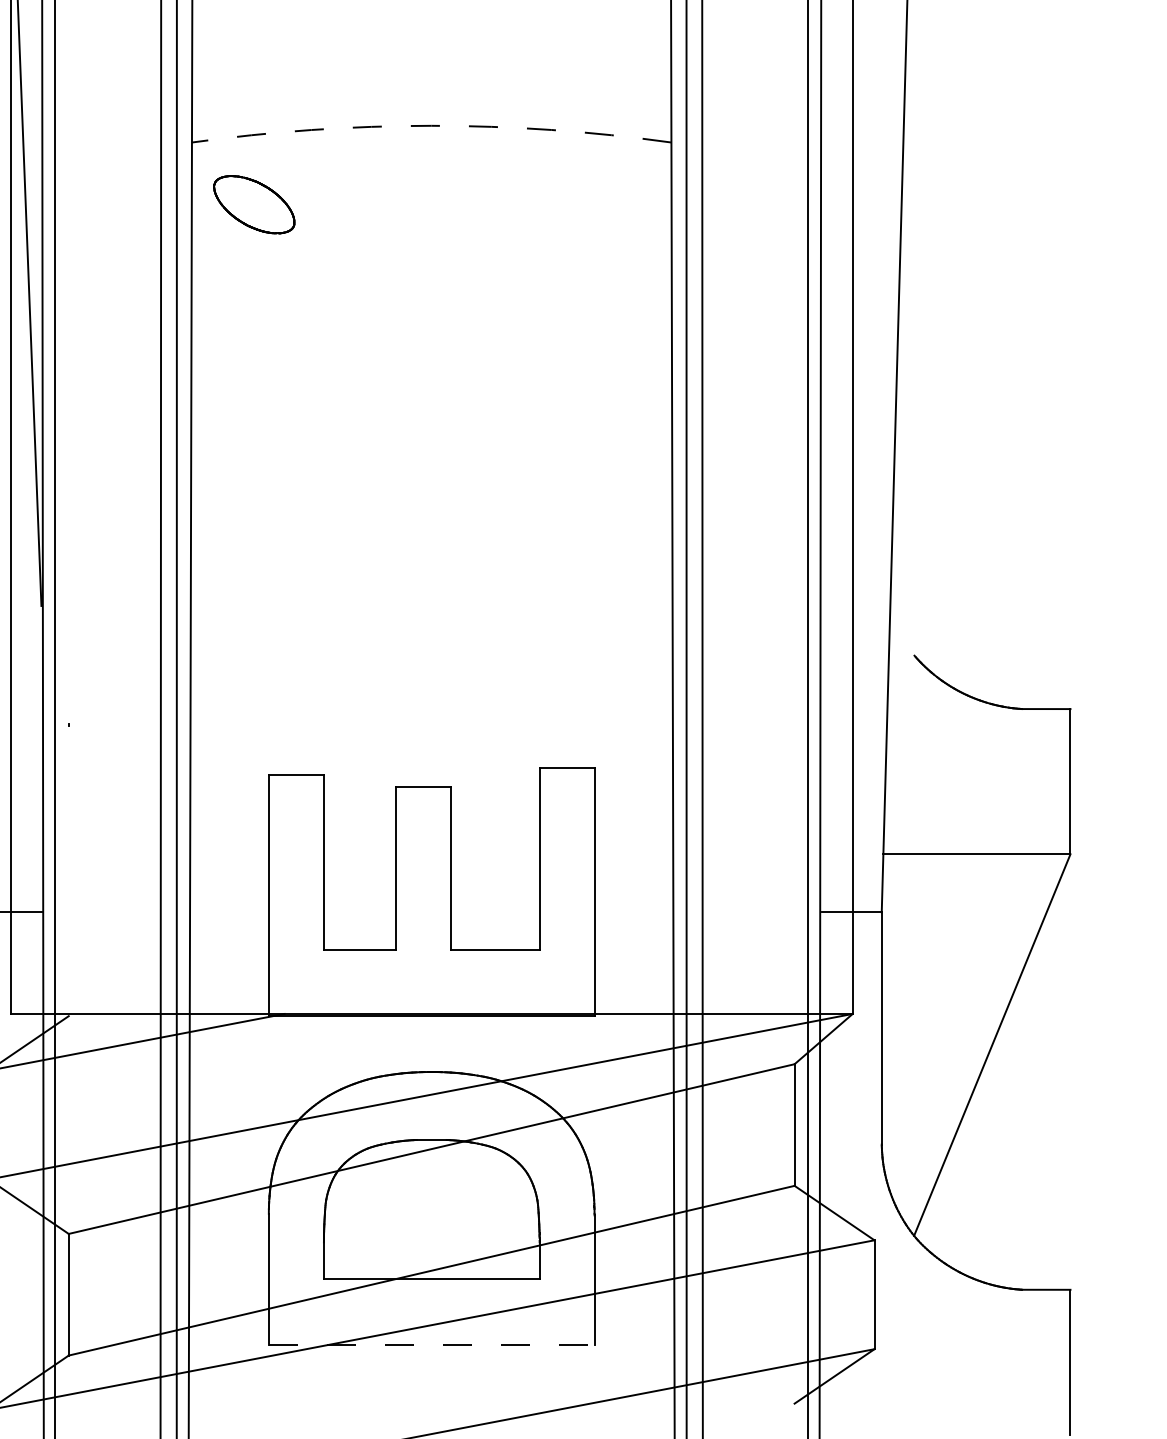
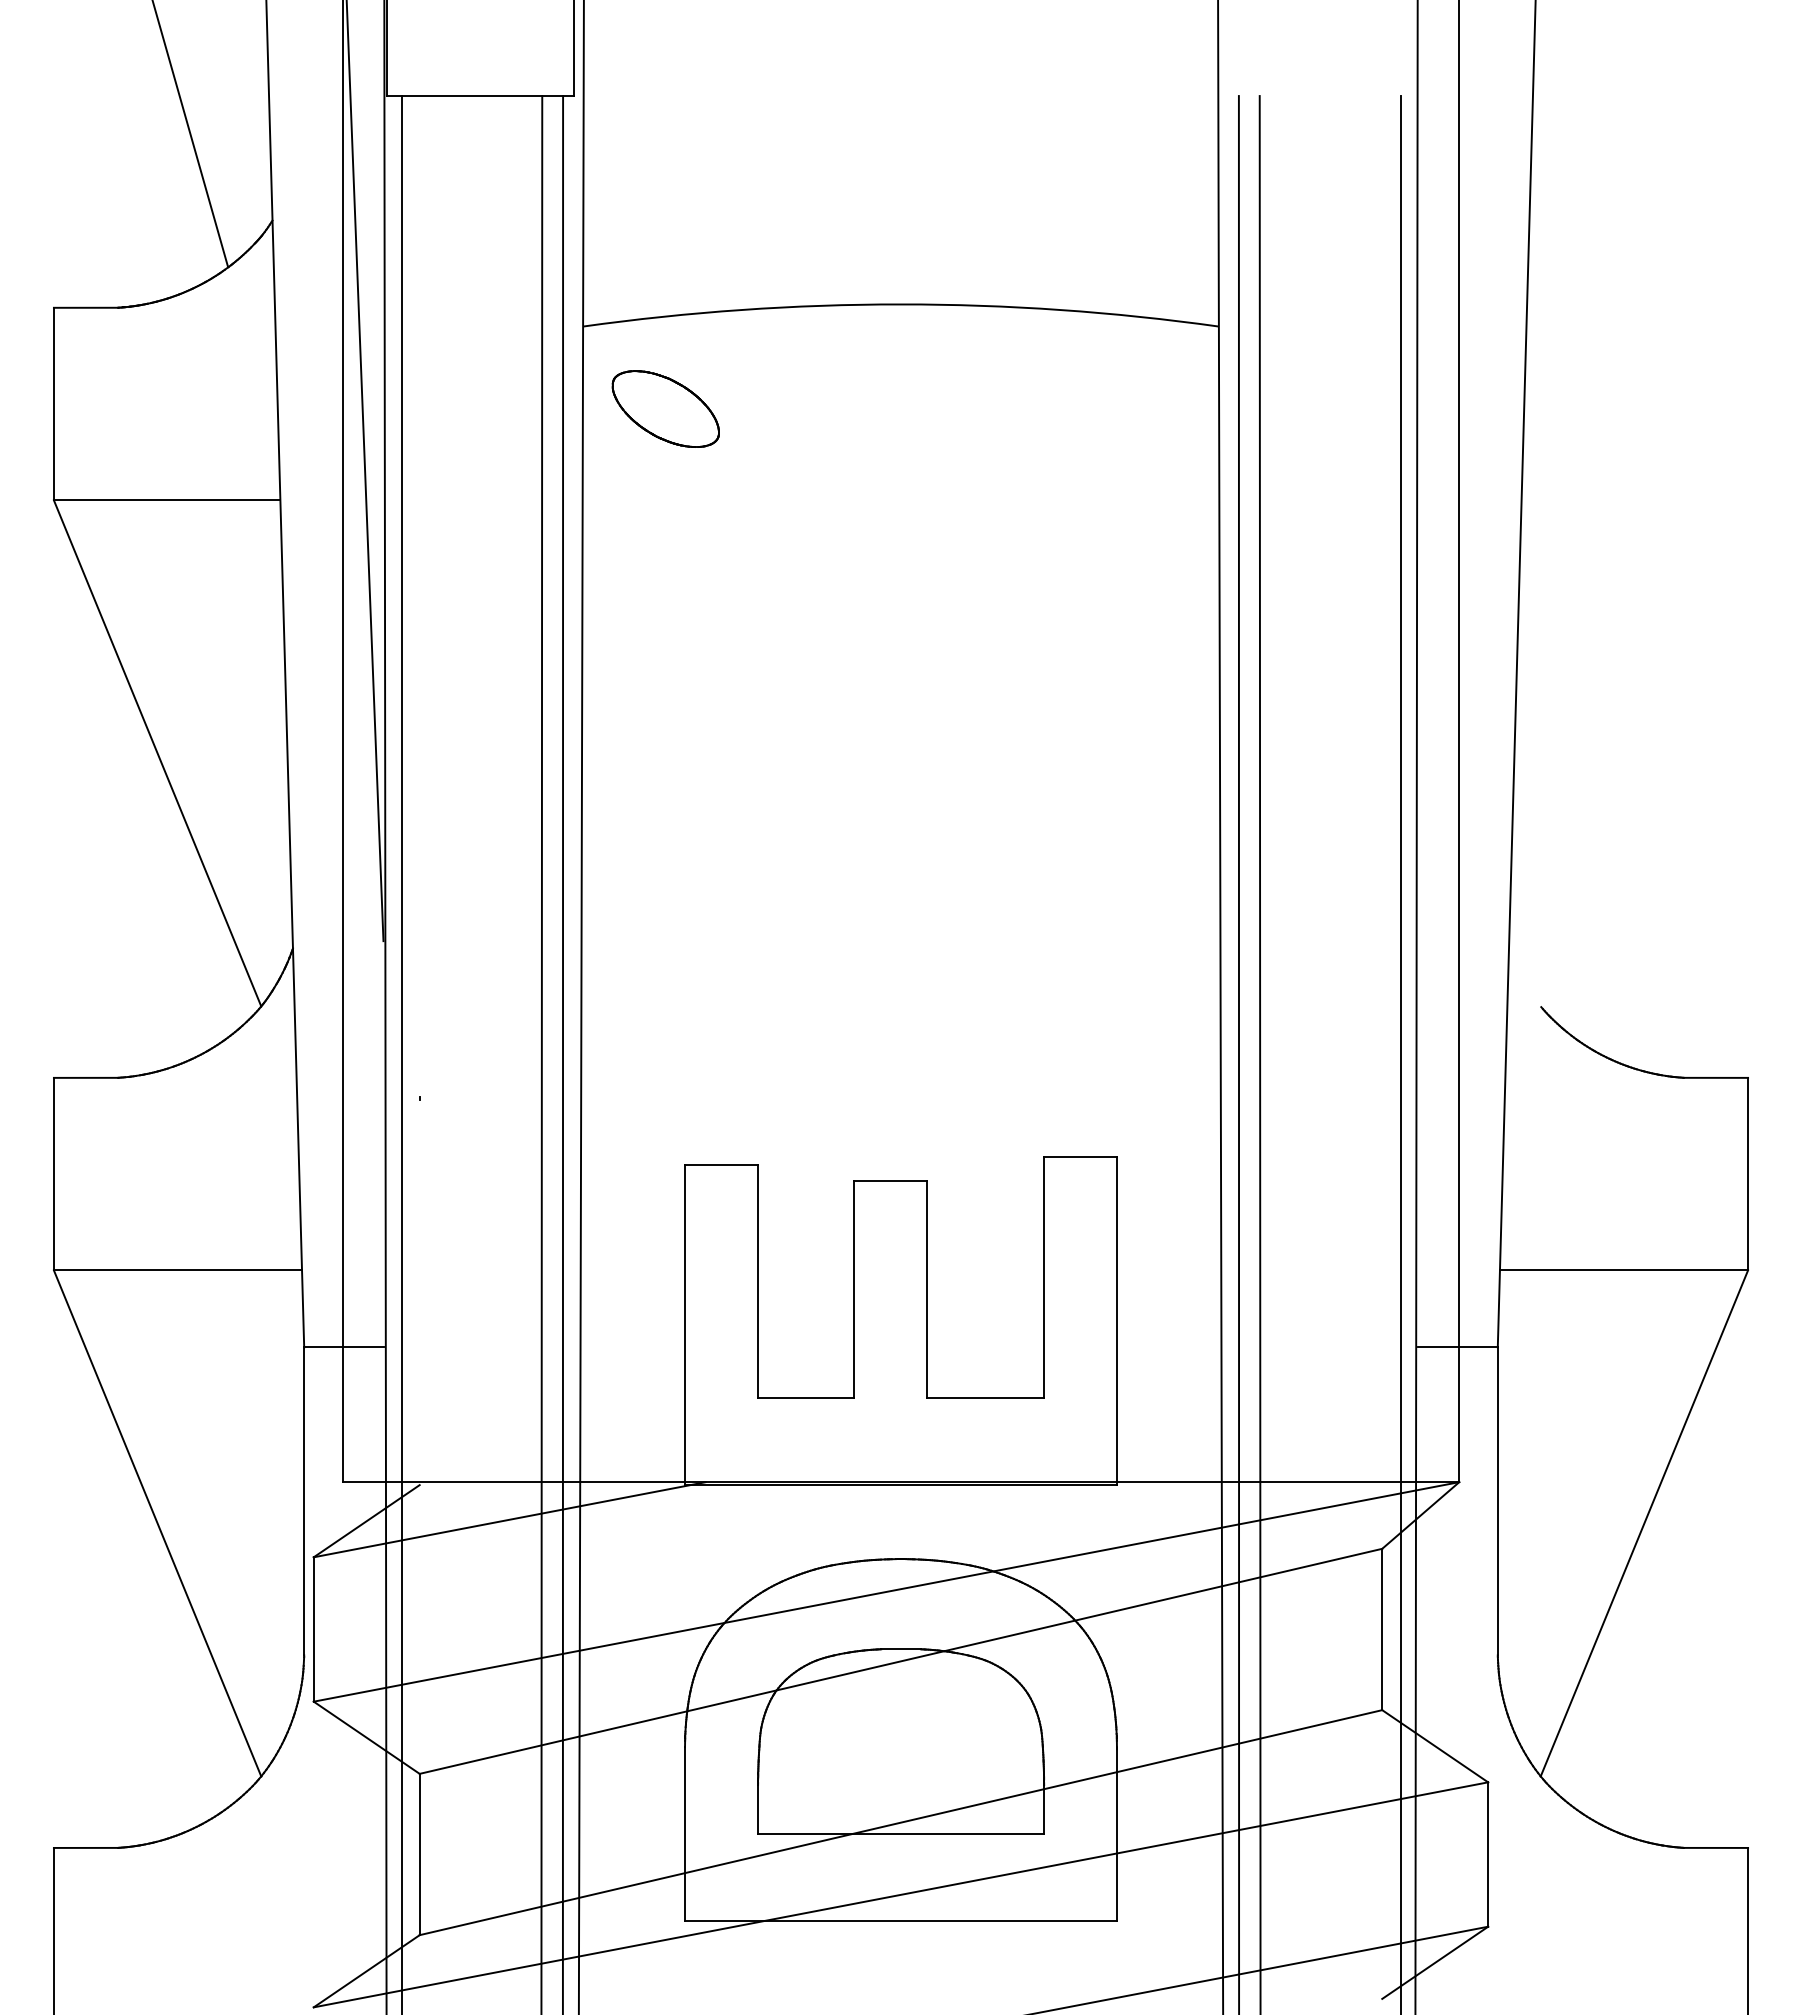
arc: (431, 125) -> (900, 304), dashed -> solid
line: (432, 1345) -> (901, 1921), dashed -> solid

